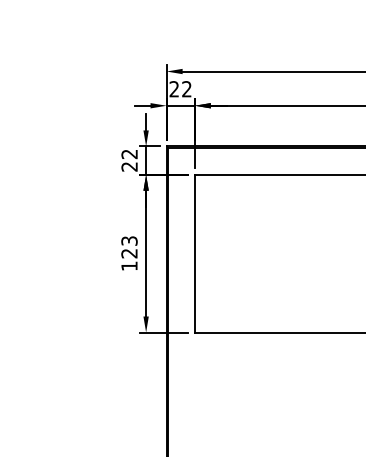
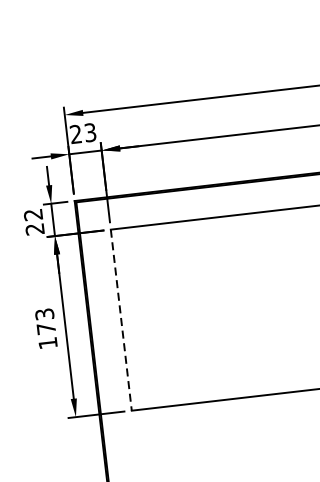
text: (186, 89) -> (89, 132), 22 -> 23
text: (129, 253) -> (46, 328), 123 -> 173
line: (194, 253) -> (120, 320), solid -> dashed

